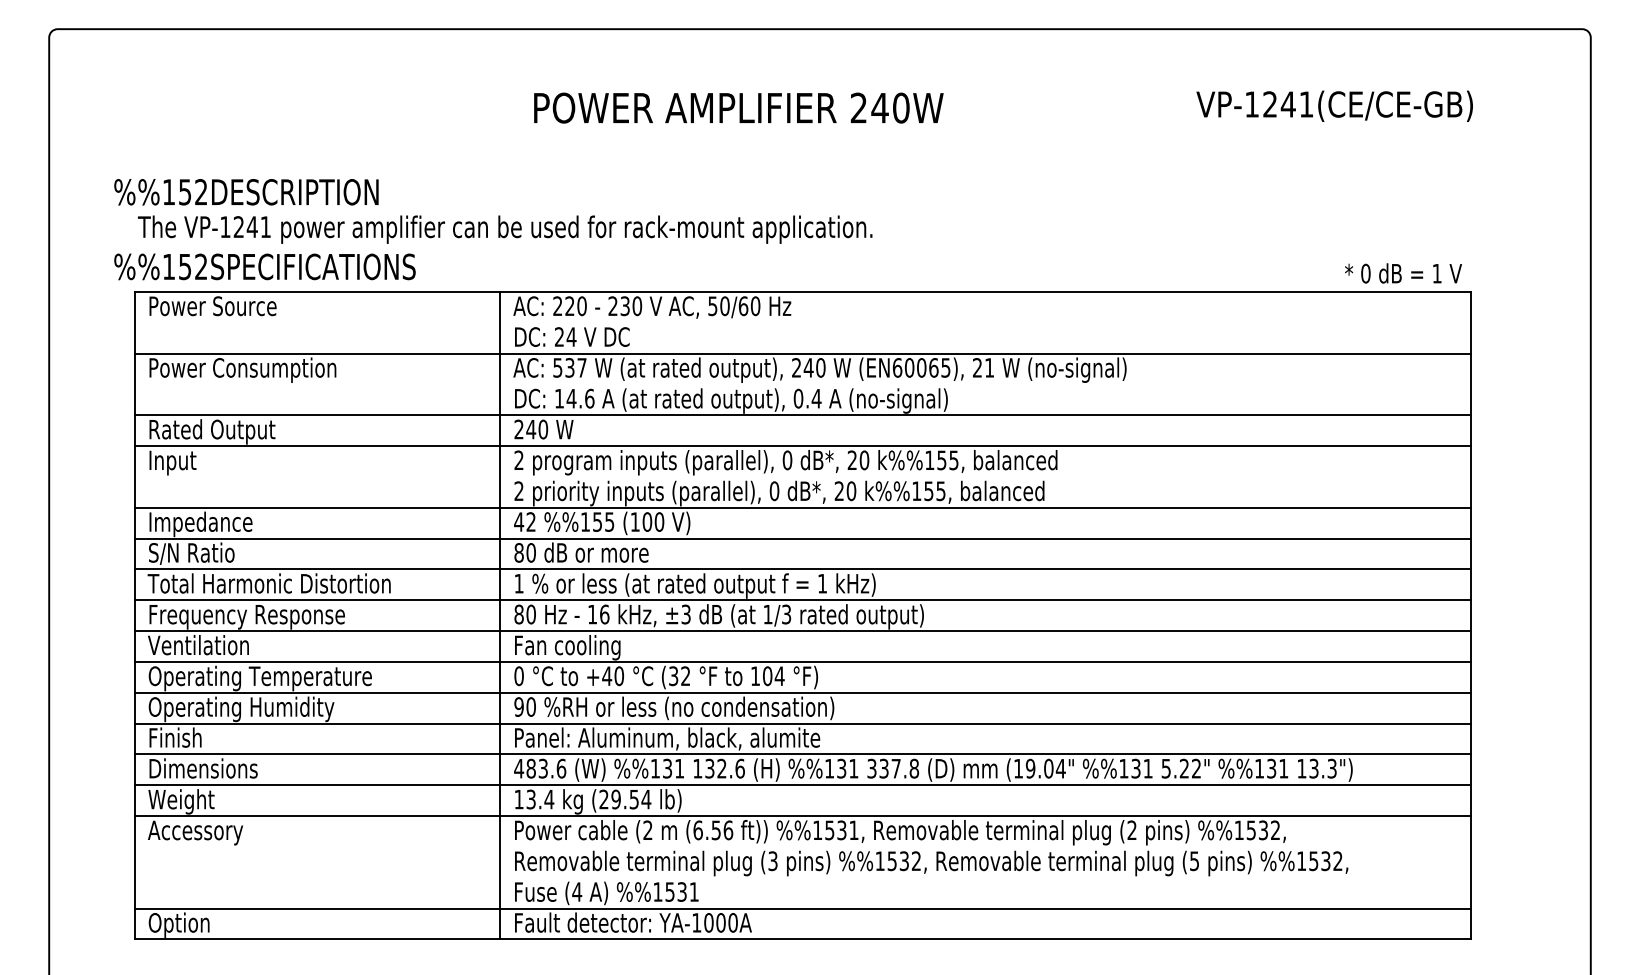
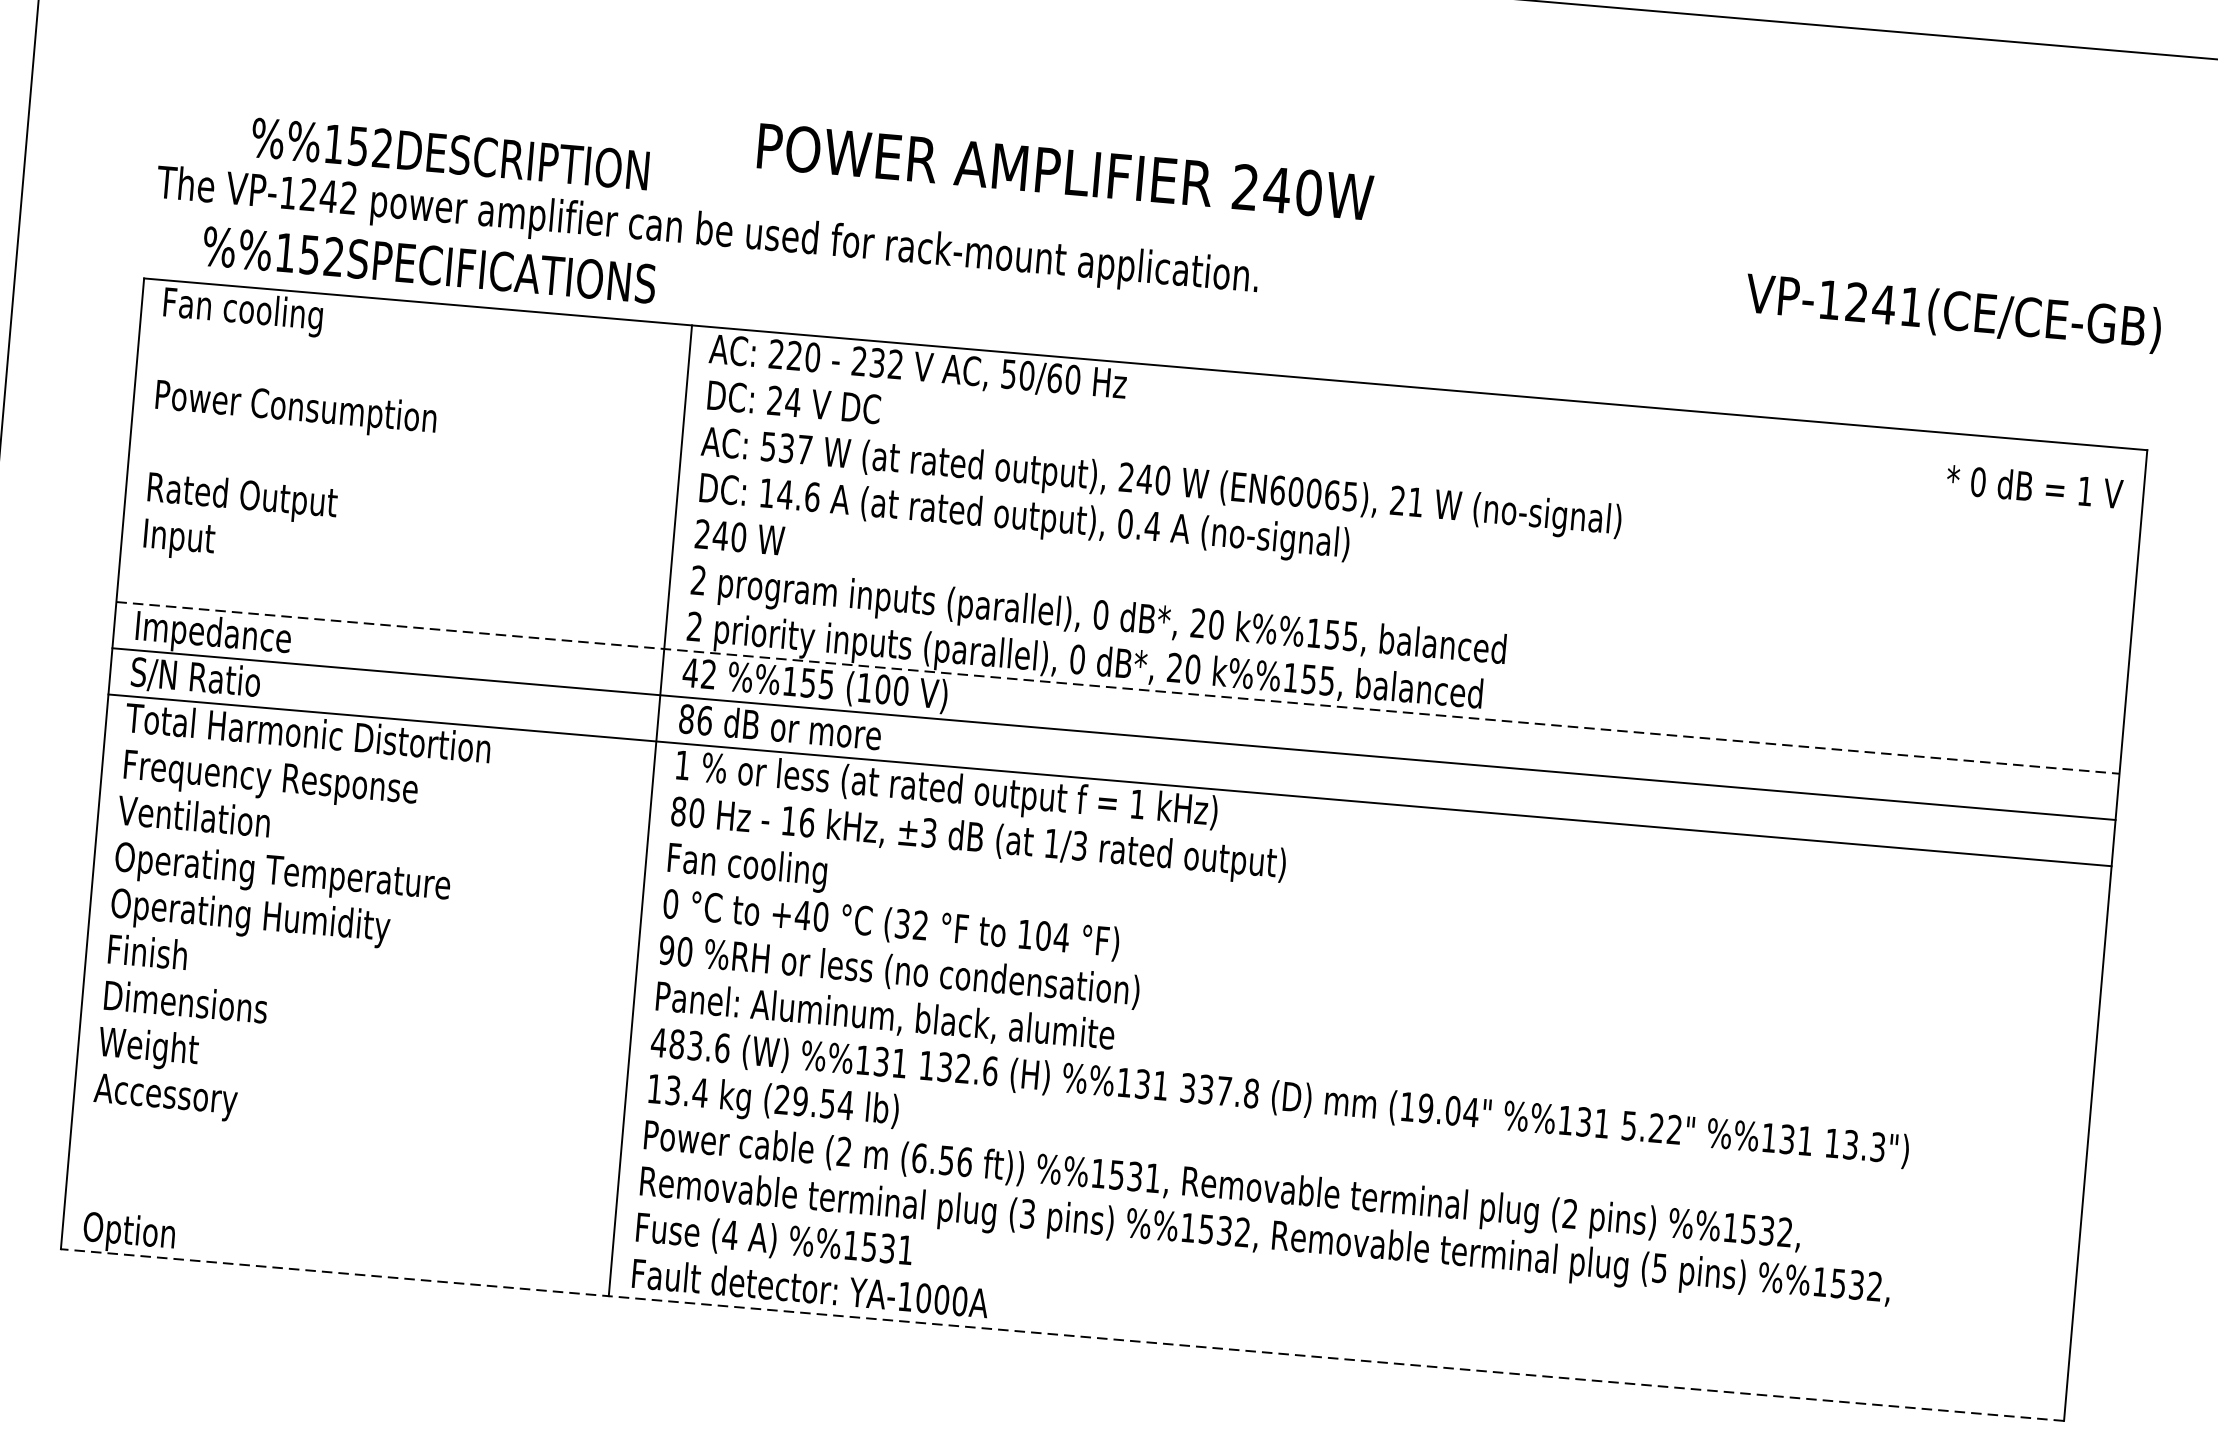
text: (1334, 105) -> (1953, 312), moved
text: (738, 107) -> (1065, 171), moved
text: (246, 192) -> (450, 154), moved
text: (265, 226) -> (348, 197), VP-1241 -> VP-1242
text: (264, 266) -> (428, 264), moved
text: (1403, 273) -> (2034, 486), moved
text: (637, 306) -> (895, 364), 230 -> 232
text: (213, 308) -> (259, 313), Power Source -> Fan cooling
line: (802, 353) -> (1137, 456), removed
line: (802, 415) -> (1129, 549), removed
line: (802, 446) -> (1125, 596), removed
line: (803, 507) -> (1118, 687), solid -> dashed
text: (531, 552) -> (705, 720), 80 -> 86
line: (802, 600) -> (1105, 826), removed
line: (802, 631) -> (1101, 873), removed
line: (802, 661) -> (1097, 918), removed
line: (802, 692) -> (1093, 964), removed
line: (802, 723) -> (1089, 1011), removed
line: (802, 754) -> (1085, 1057), removed
line: (802, 785) -> (1081, 1104), removed
line: (802, 816) -> (1077, 1150), removed
line: (802, 908) -> (1065, 1288), removed
line: (802, 939) -> (1061, 1335), solid -> dashed

